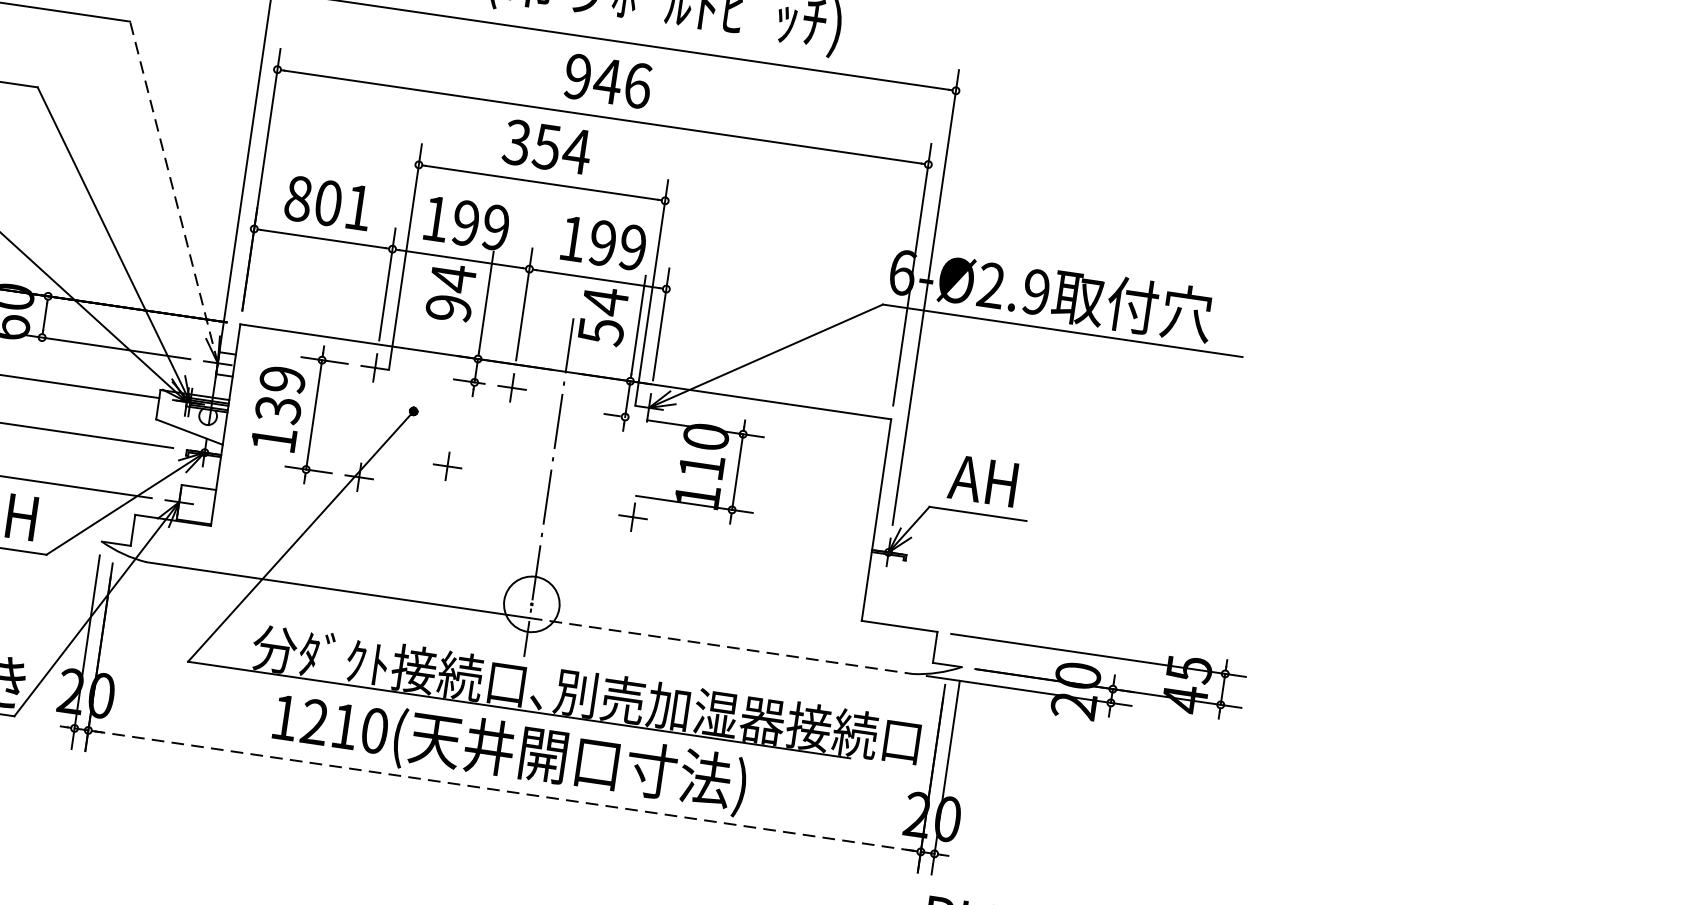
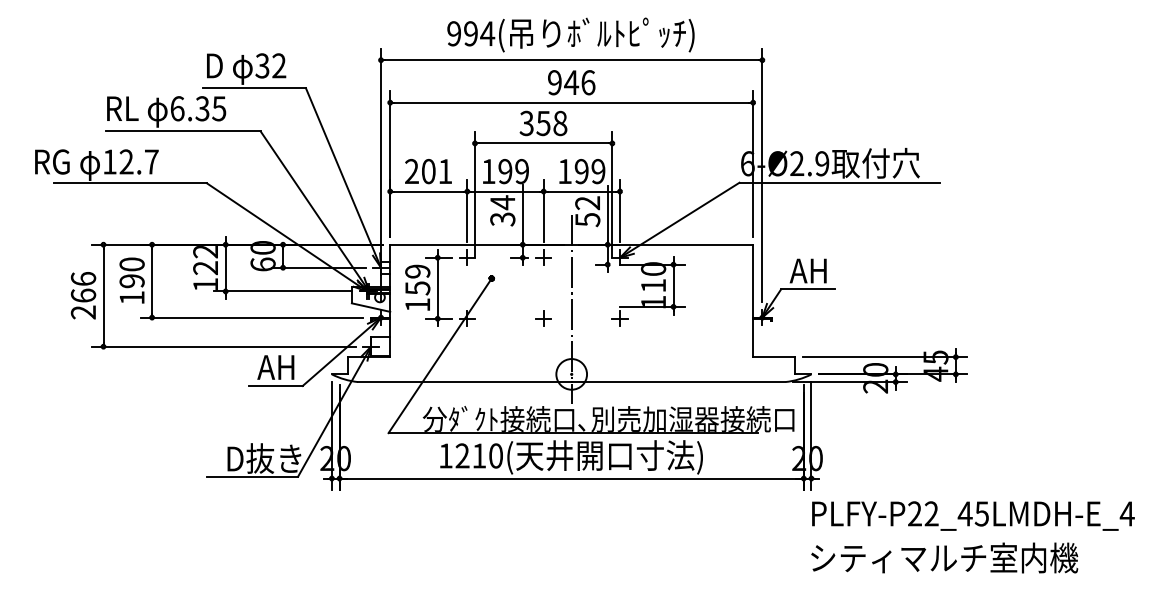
text: (575, 151) -> (559, 123), 354 -> 358
line: (174, 191) -> (343, 177), dashed -> solid
text: (297, 198) -> (411, 171), 801 -> 201
text: (605, 300) -> (587, 202), 54 -> 52
text: (448, 308) -> (502, 219), 94 -> 34
text: (277, 409) -> (417, 288), 139 -> 159
part: (447, 465) -> (543, 318), moved
line: (721, 646) -> (678, 382), dashed -> solid
line: (504, 791) -> (571, 478), dashed -> solid

